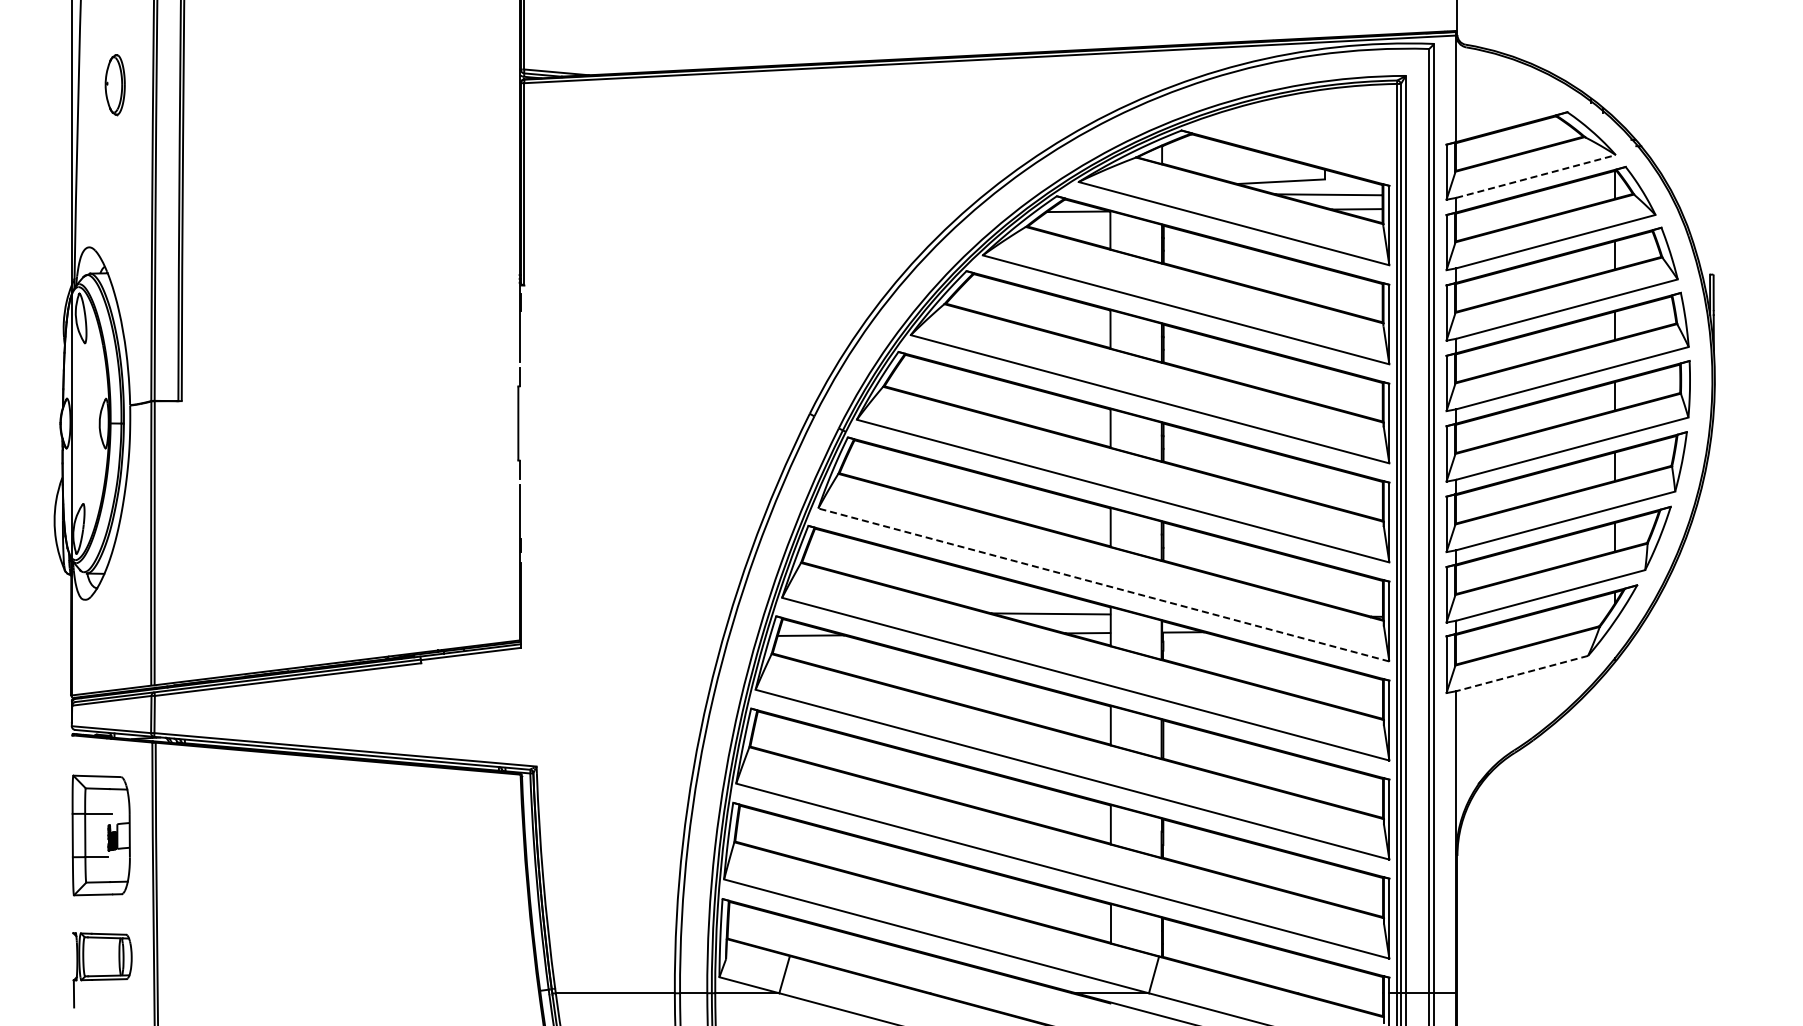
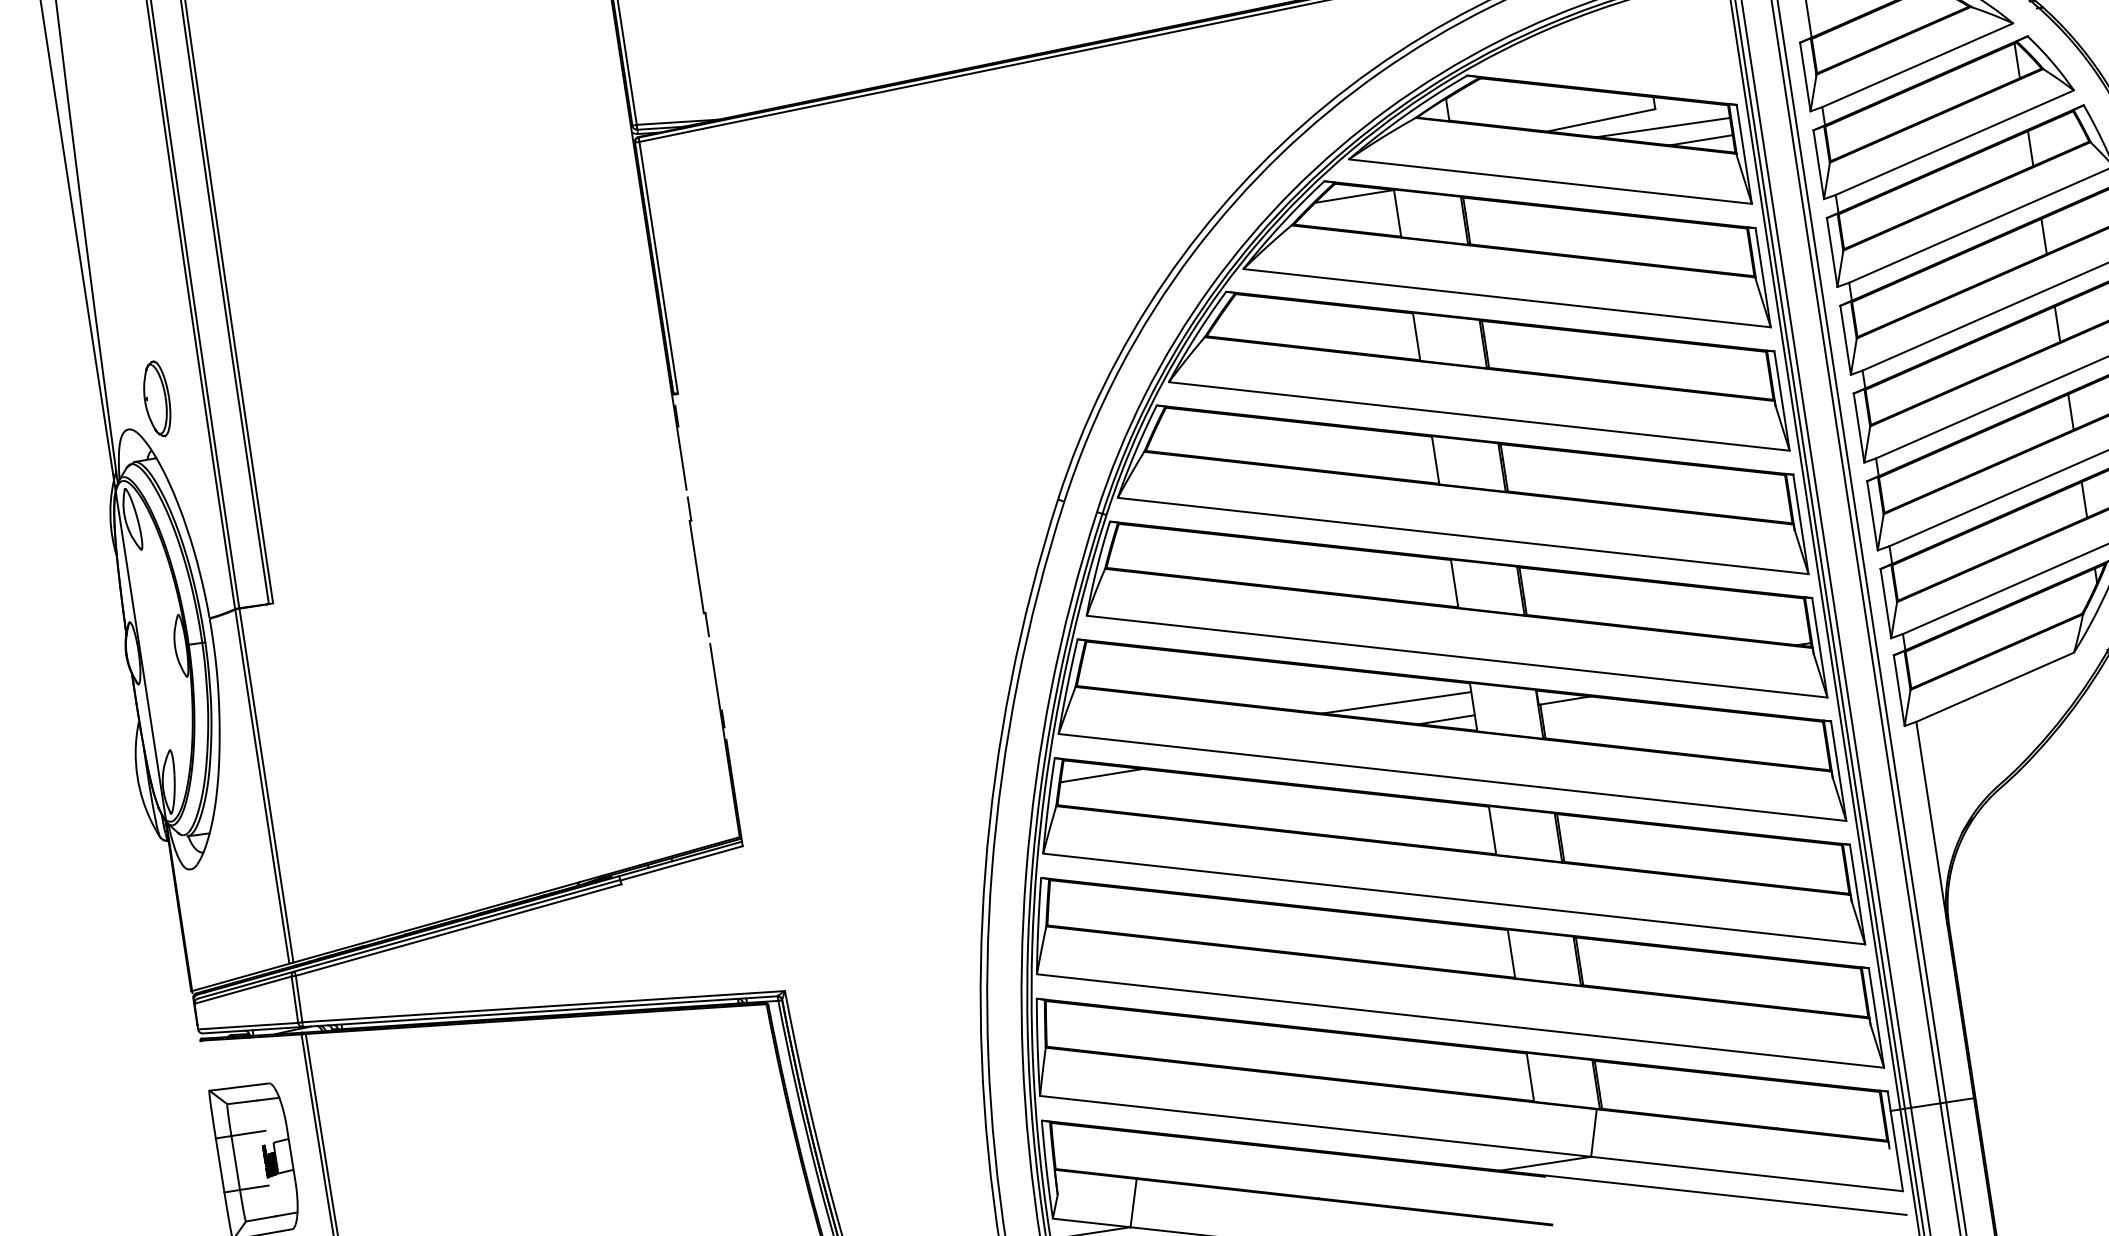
part: (114, 85) -> (156, 399), moved
line: (1536, 176) -> (1918, 65), dashed -> solid
line: (1103, 584) -> (1456, 656), dashed -> solid
line: (1521, 673) -> (1994, 687), dashed -> solid

